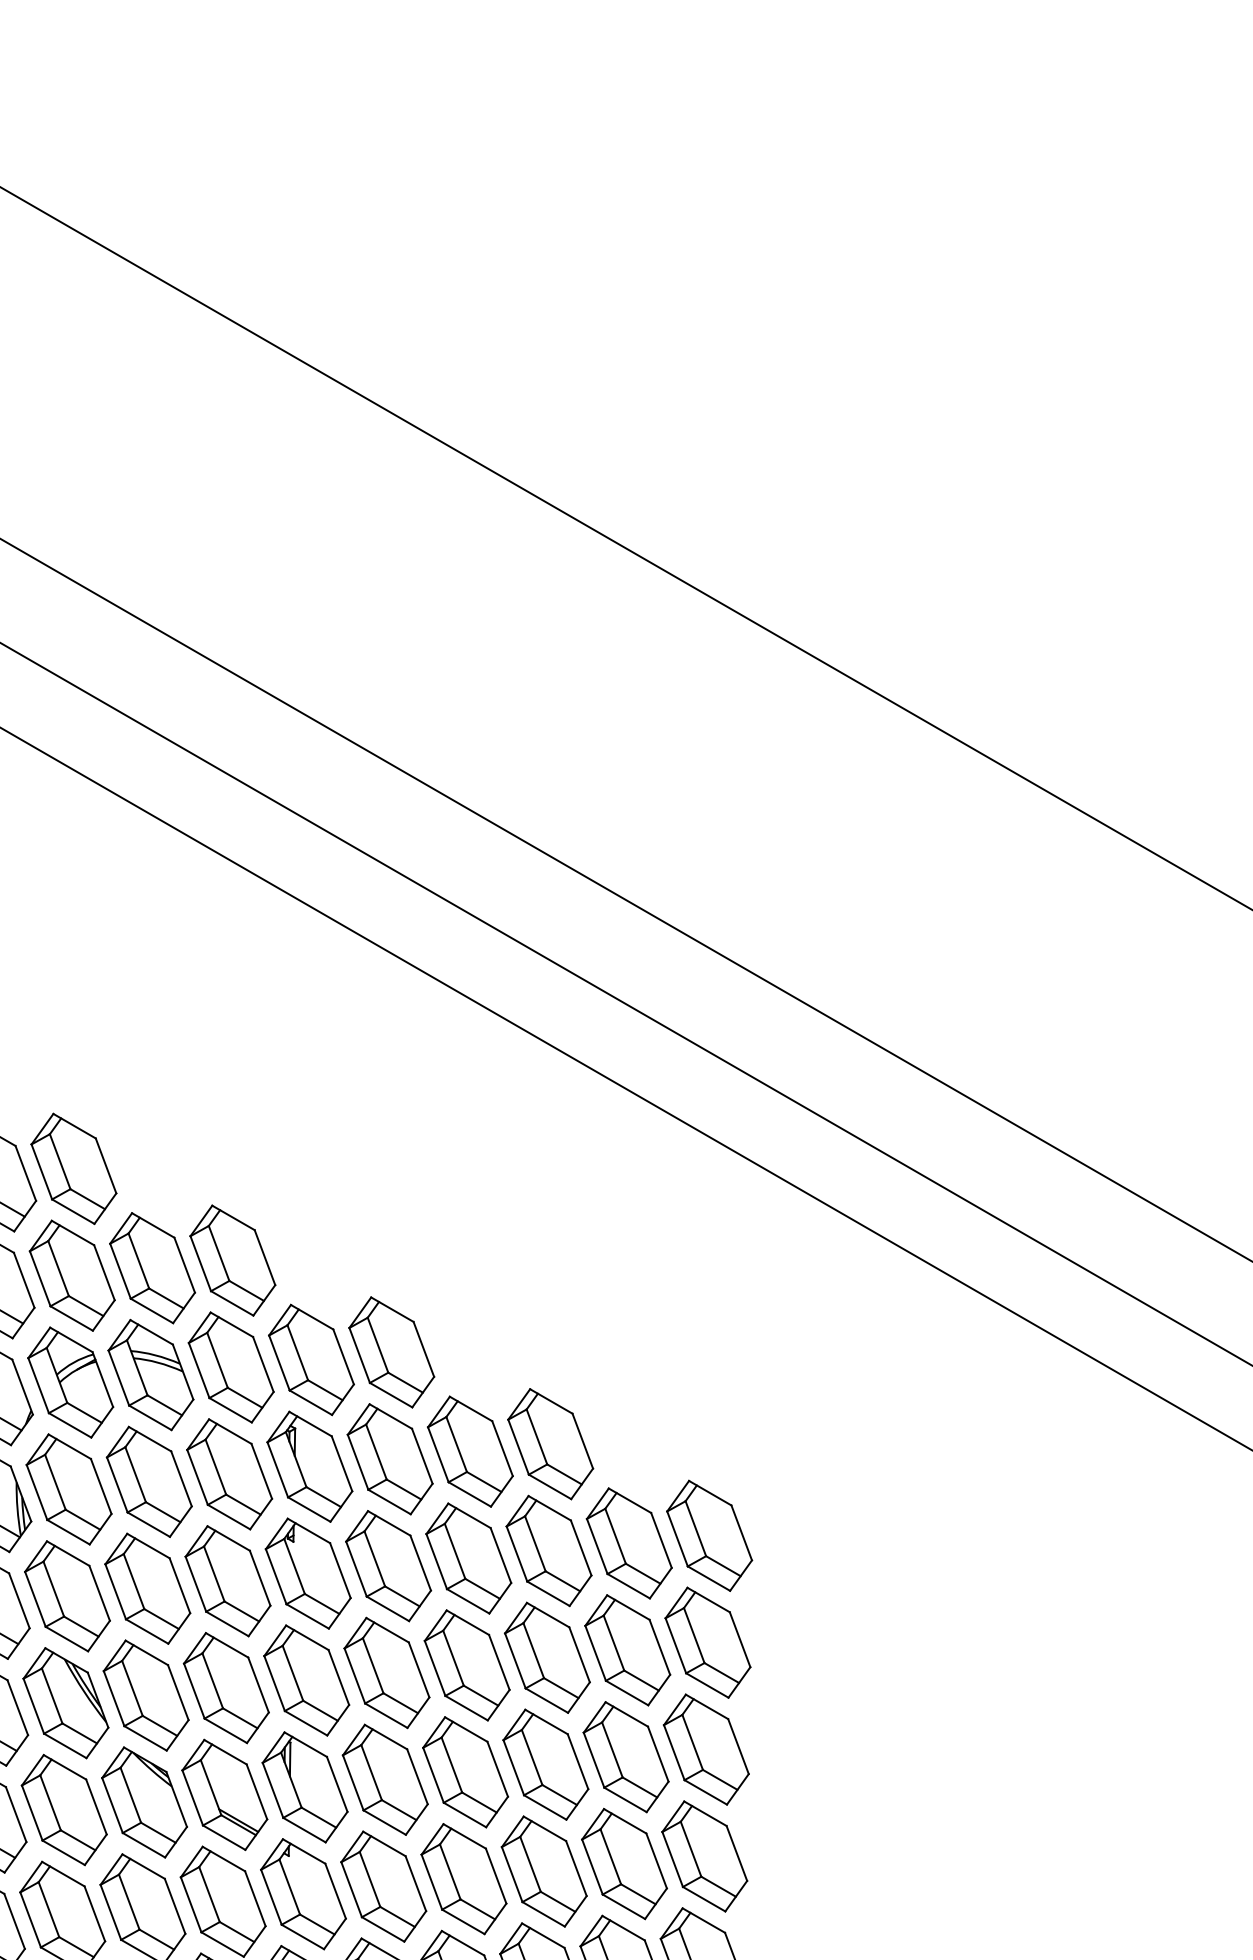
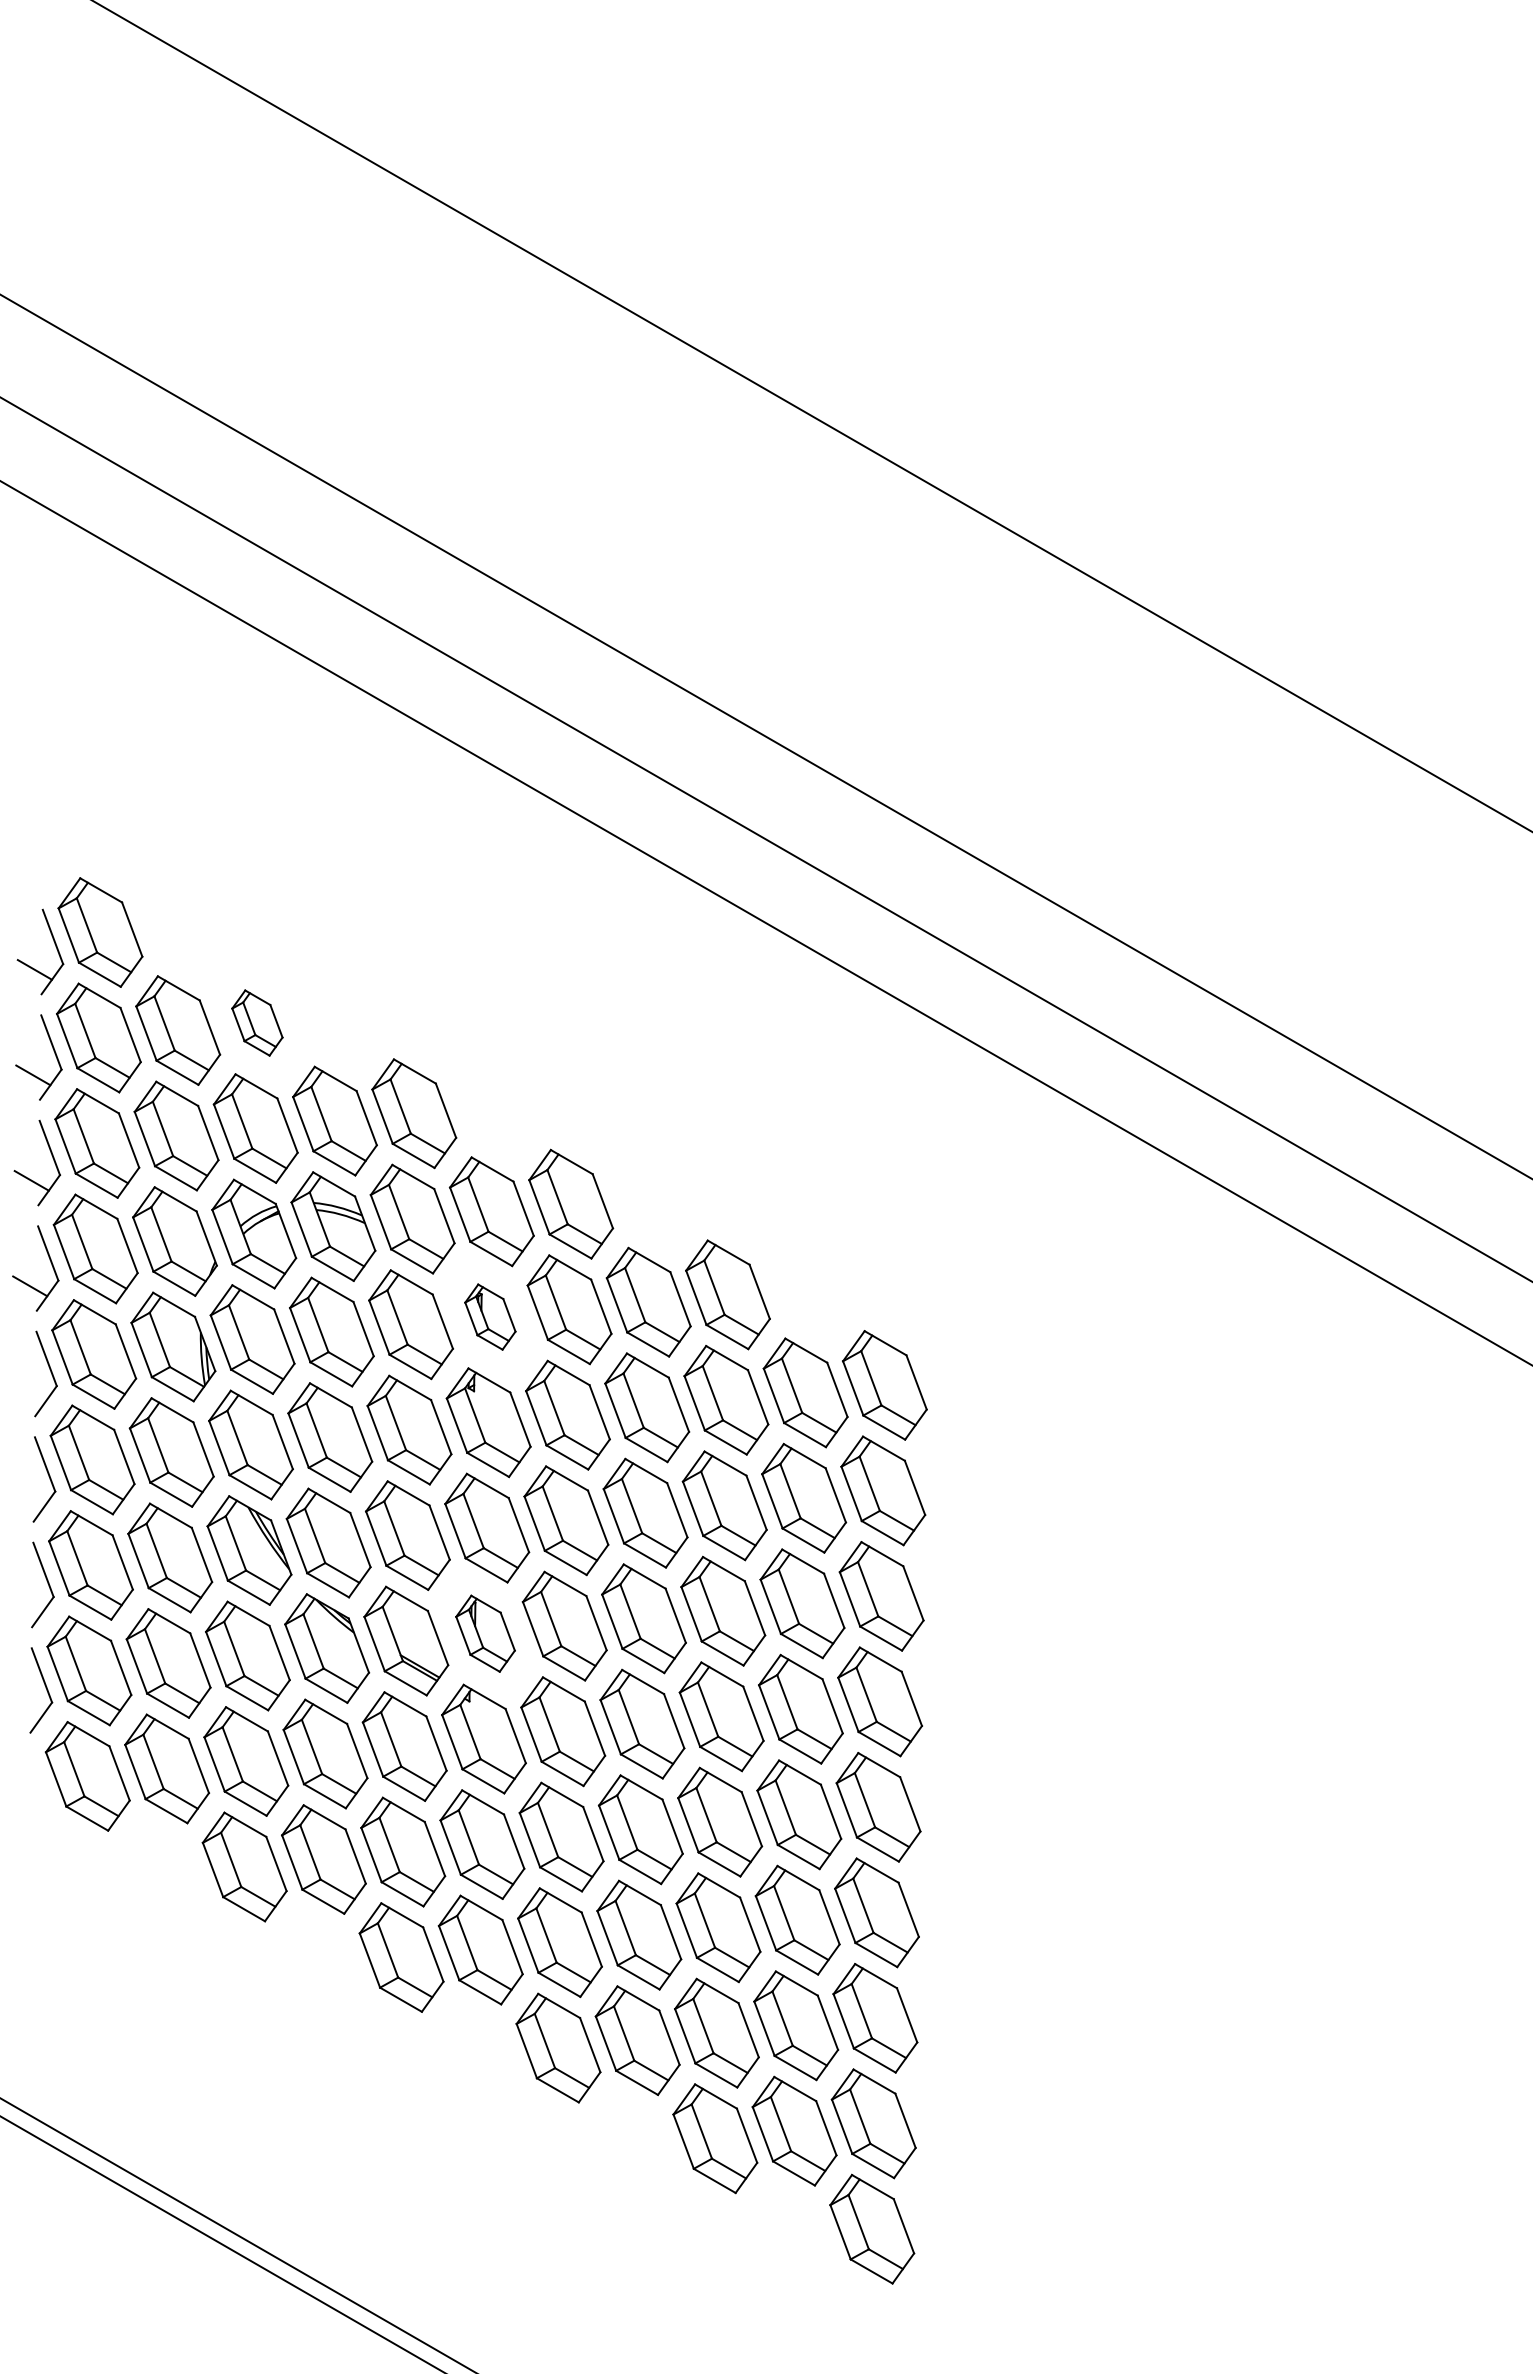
part: (74, 1168) -> (257, 1022), size x0.6
part: (310, 1466) -> (490, 1316), size x0.6
part: (305, 1787) -> (485, 1633), size x0.7

